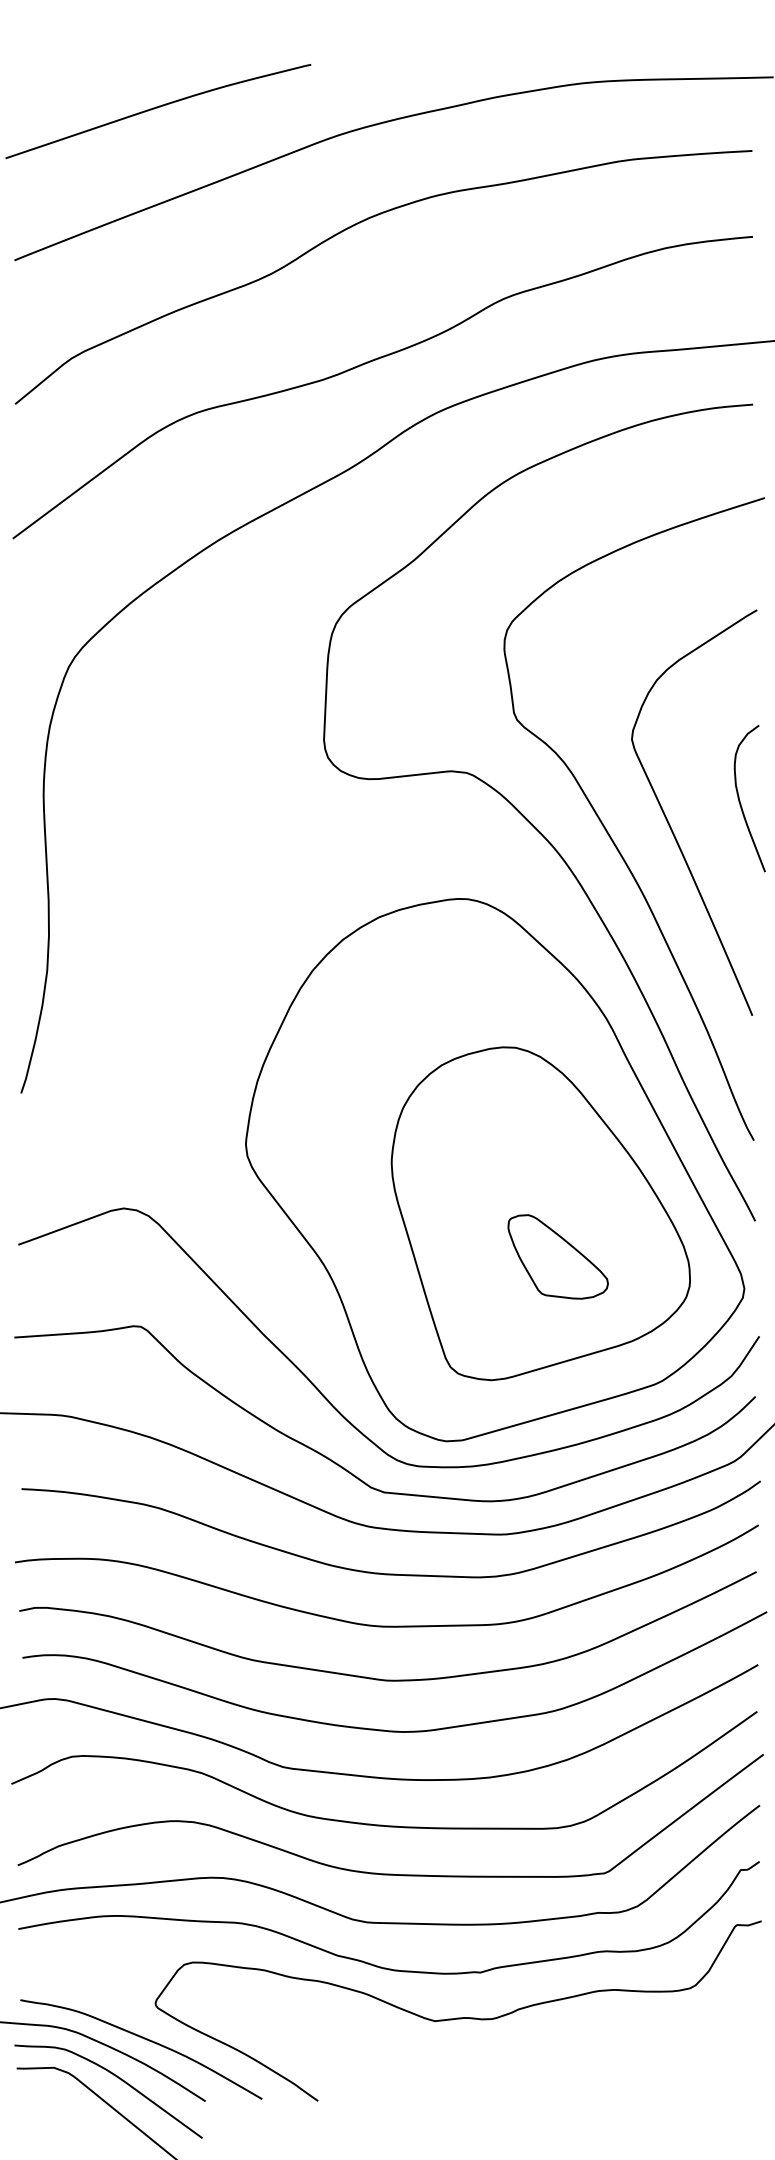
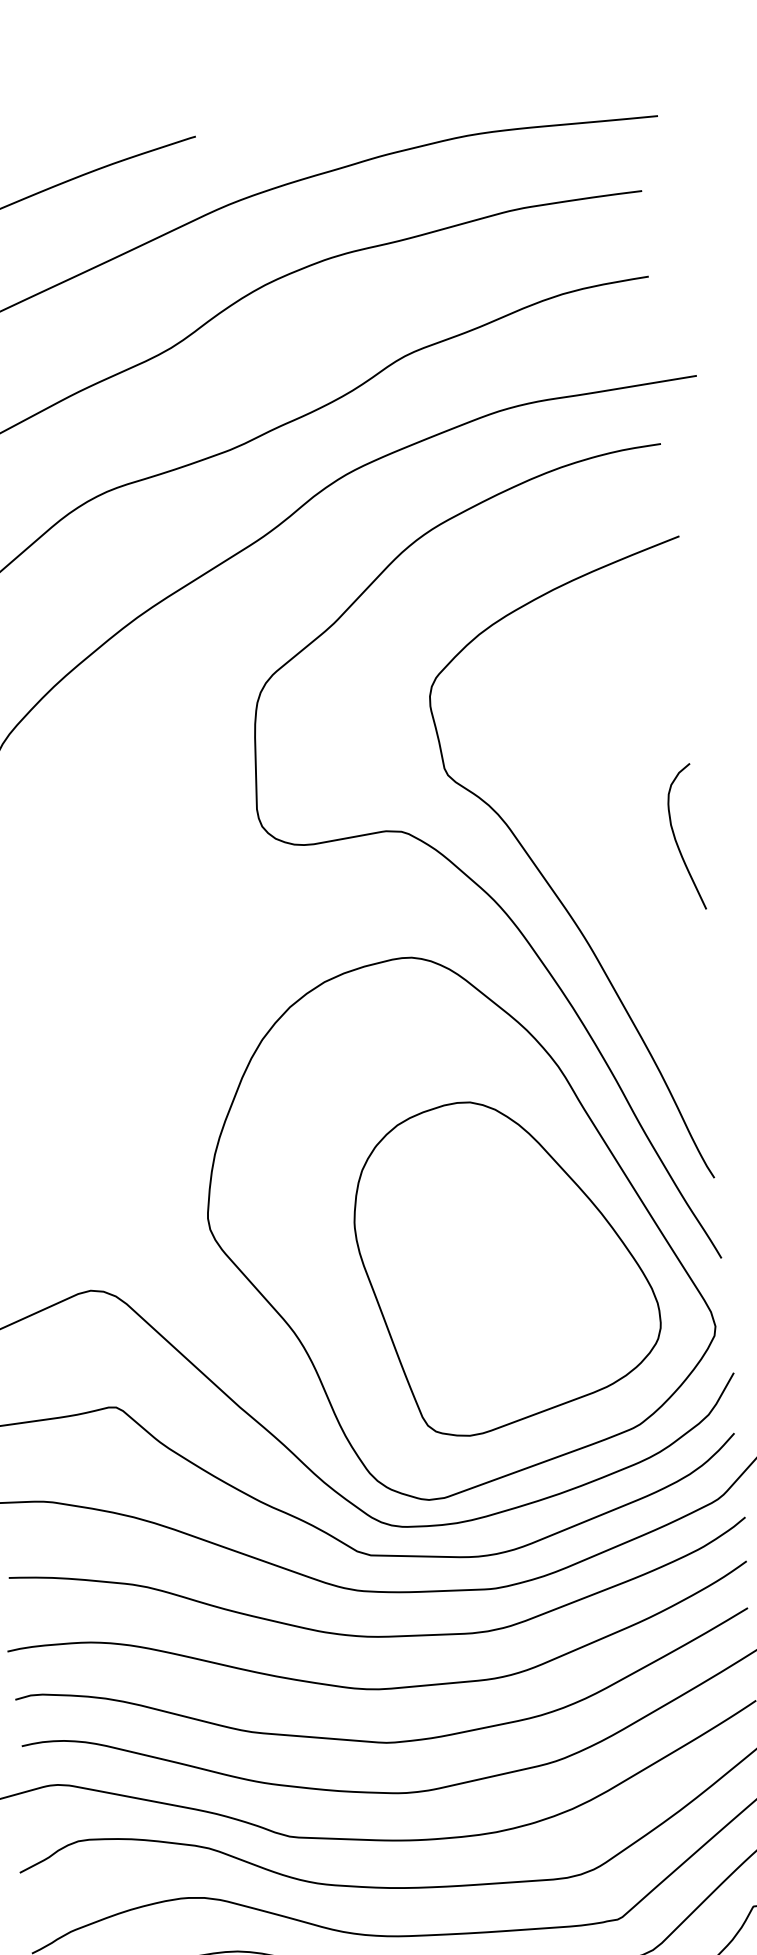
curve: (670, 824) -> (608, 868), removed
part: (557, 1256) -> (526, 1307), removed

